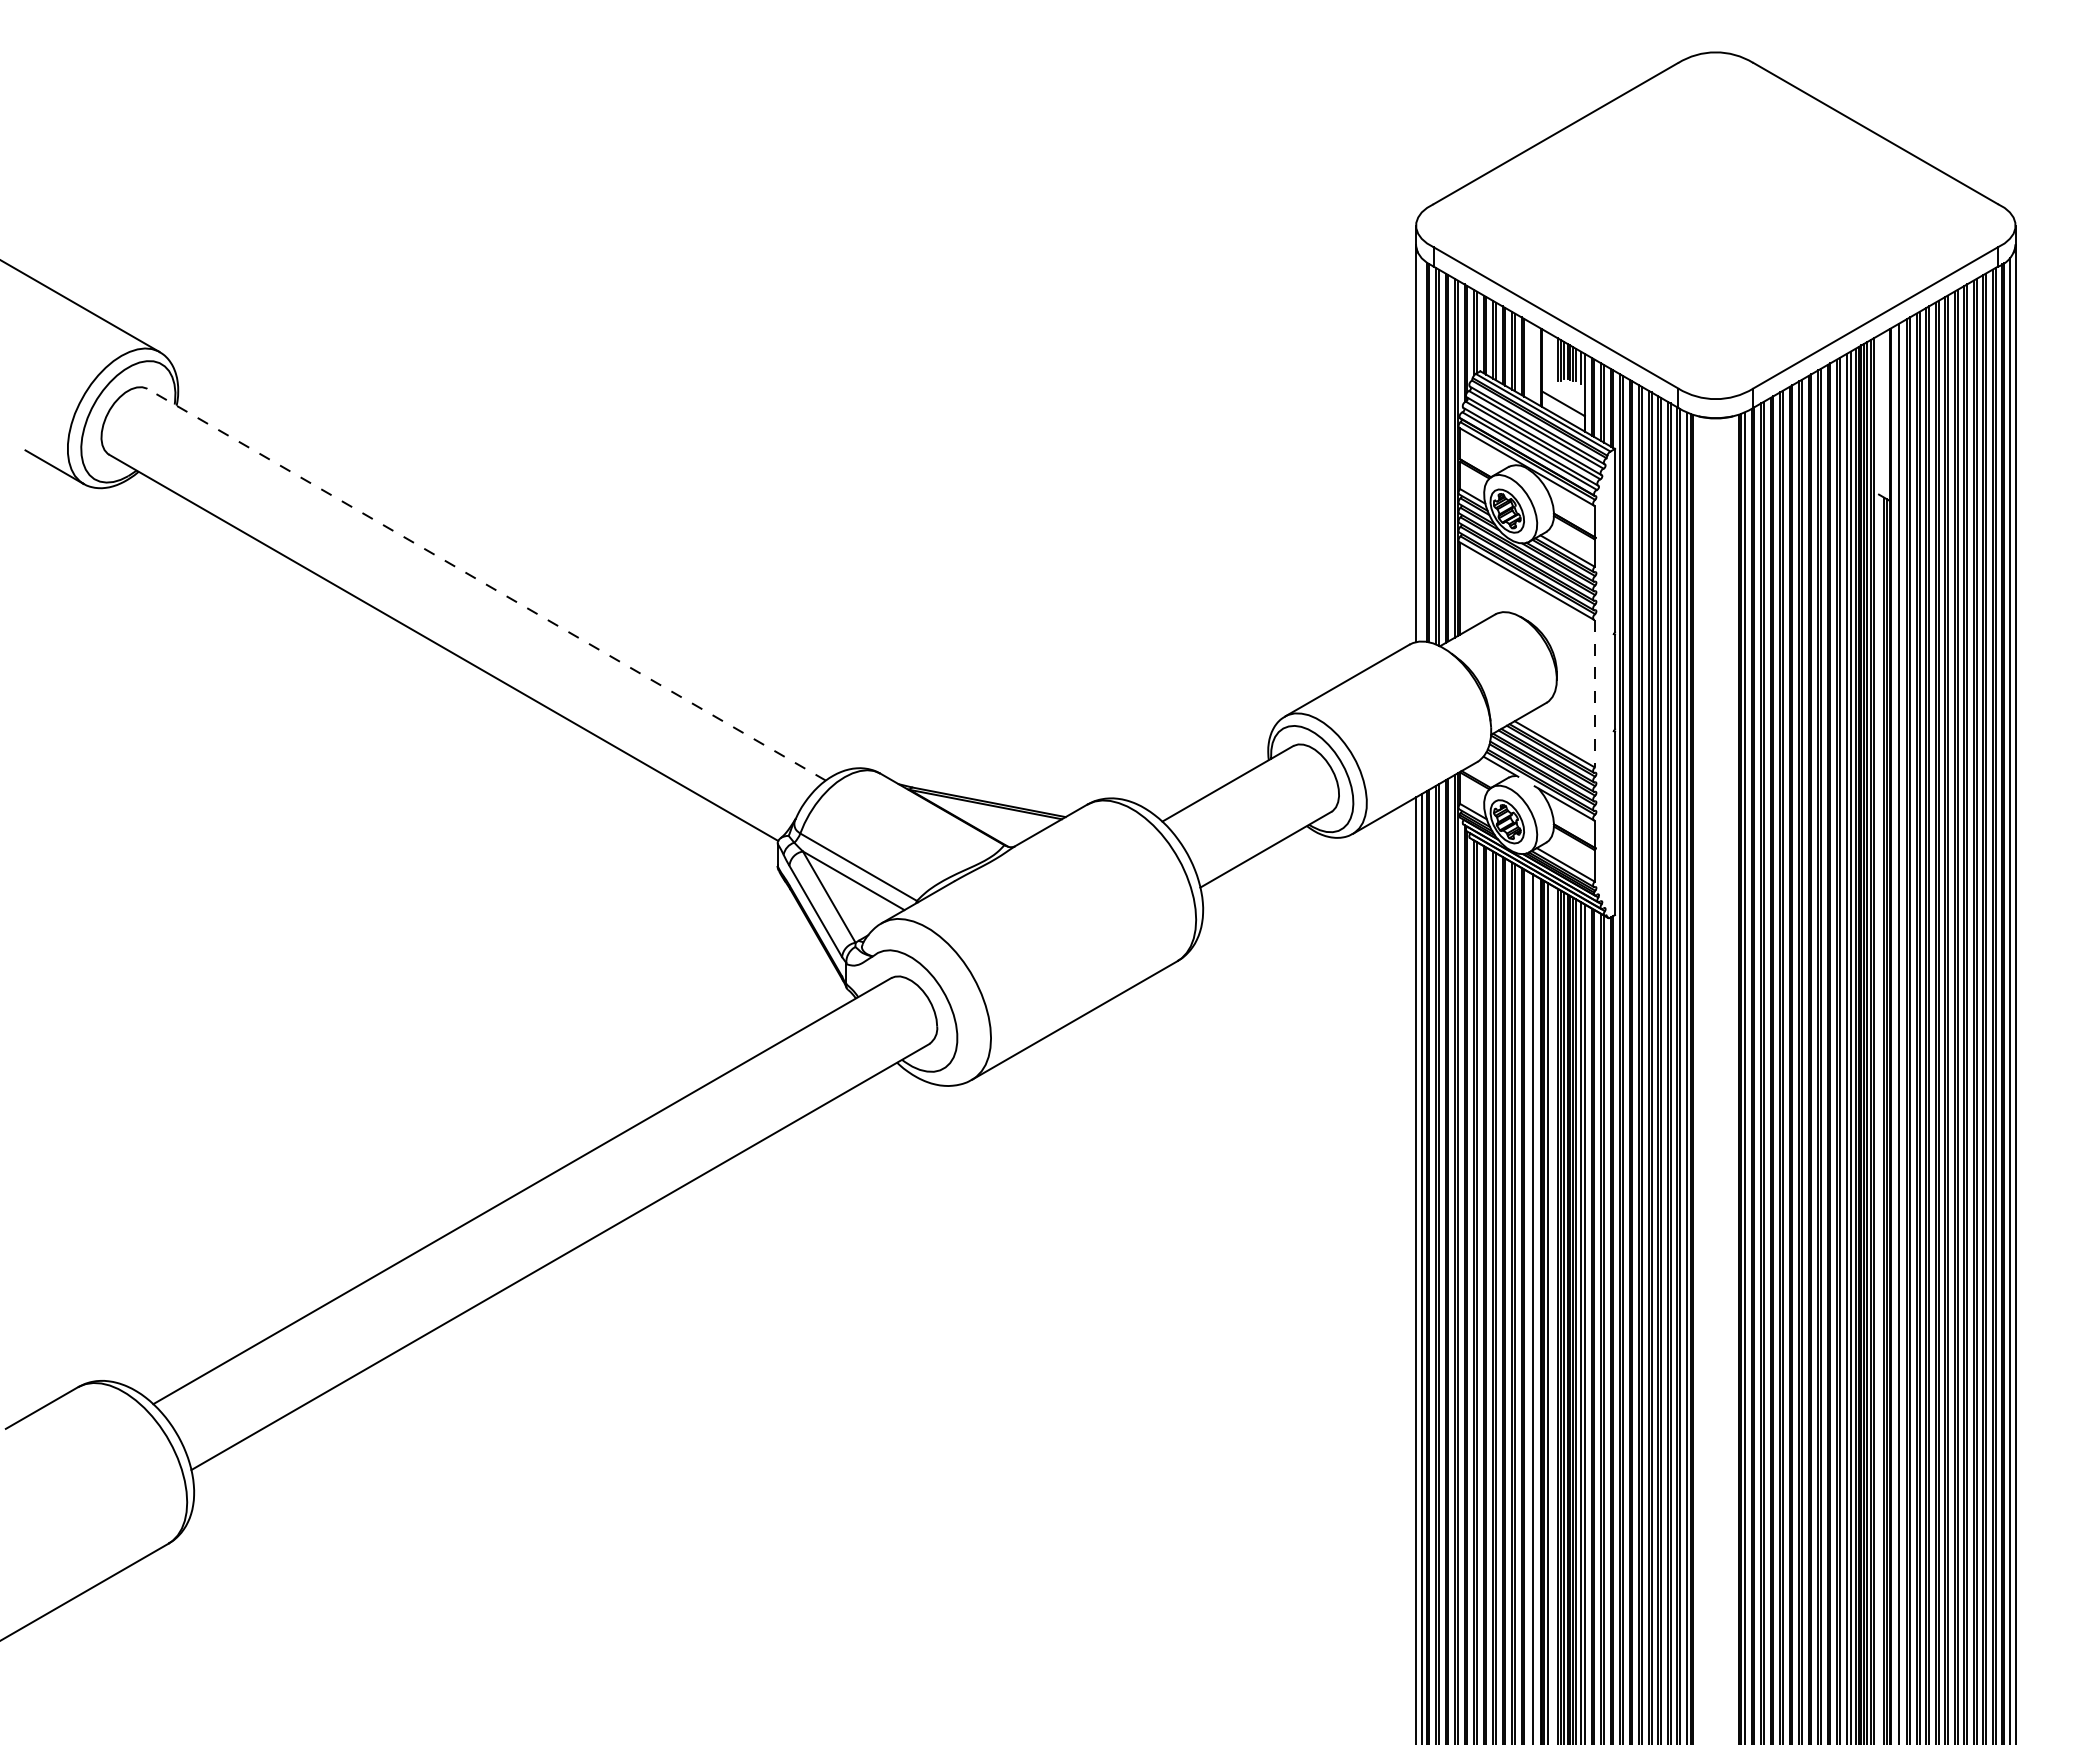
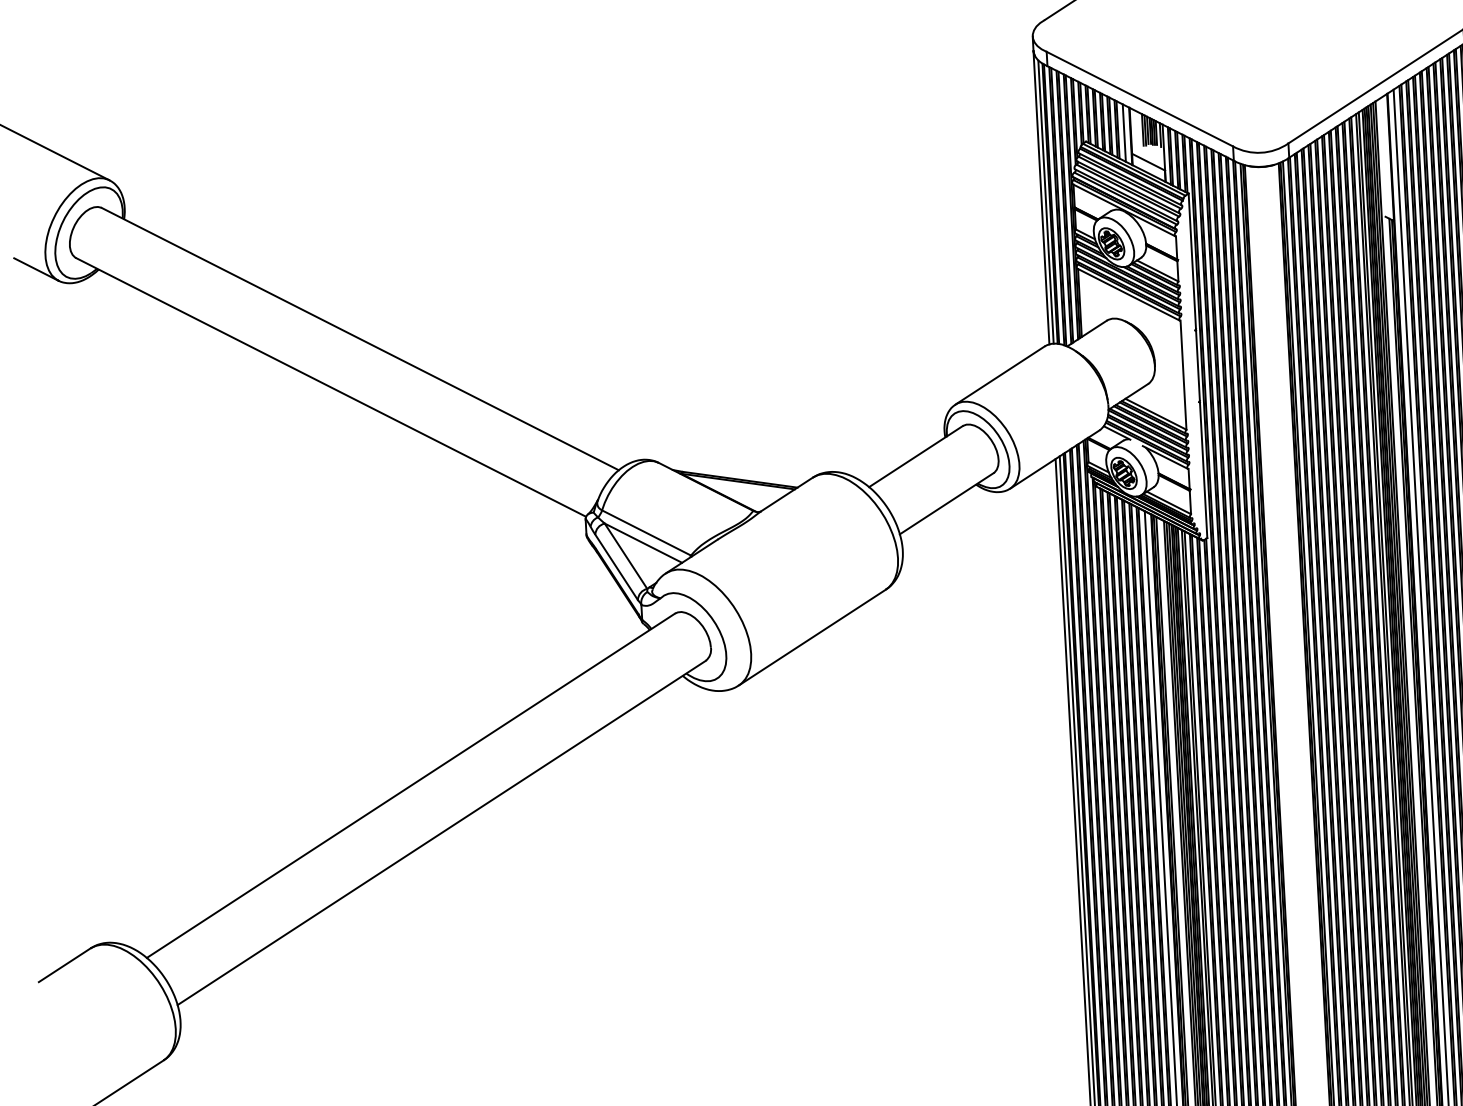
line: (1532, 362) -> (1124, 133), added
line: (1421, 449) -> (1045, 201), added
line: (486, 584) -> (360, 338), dashed -> solid
line: (1594, 693) -> (1183, 375), dashed -> solid

